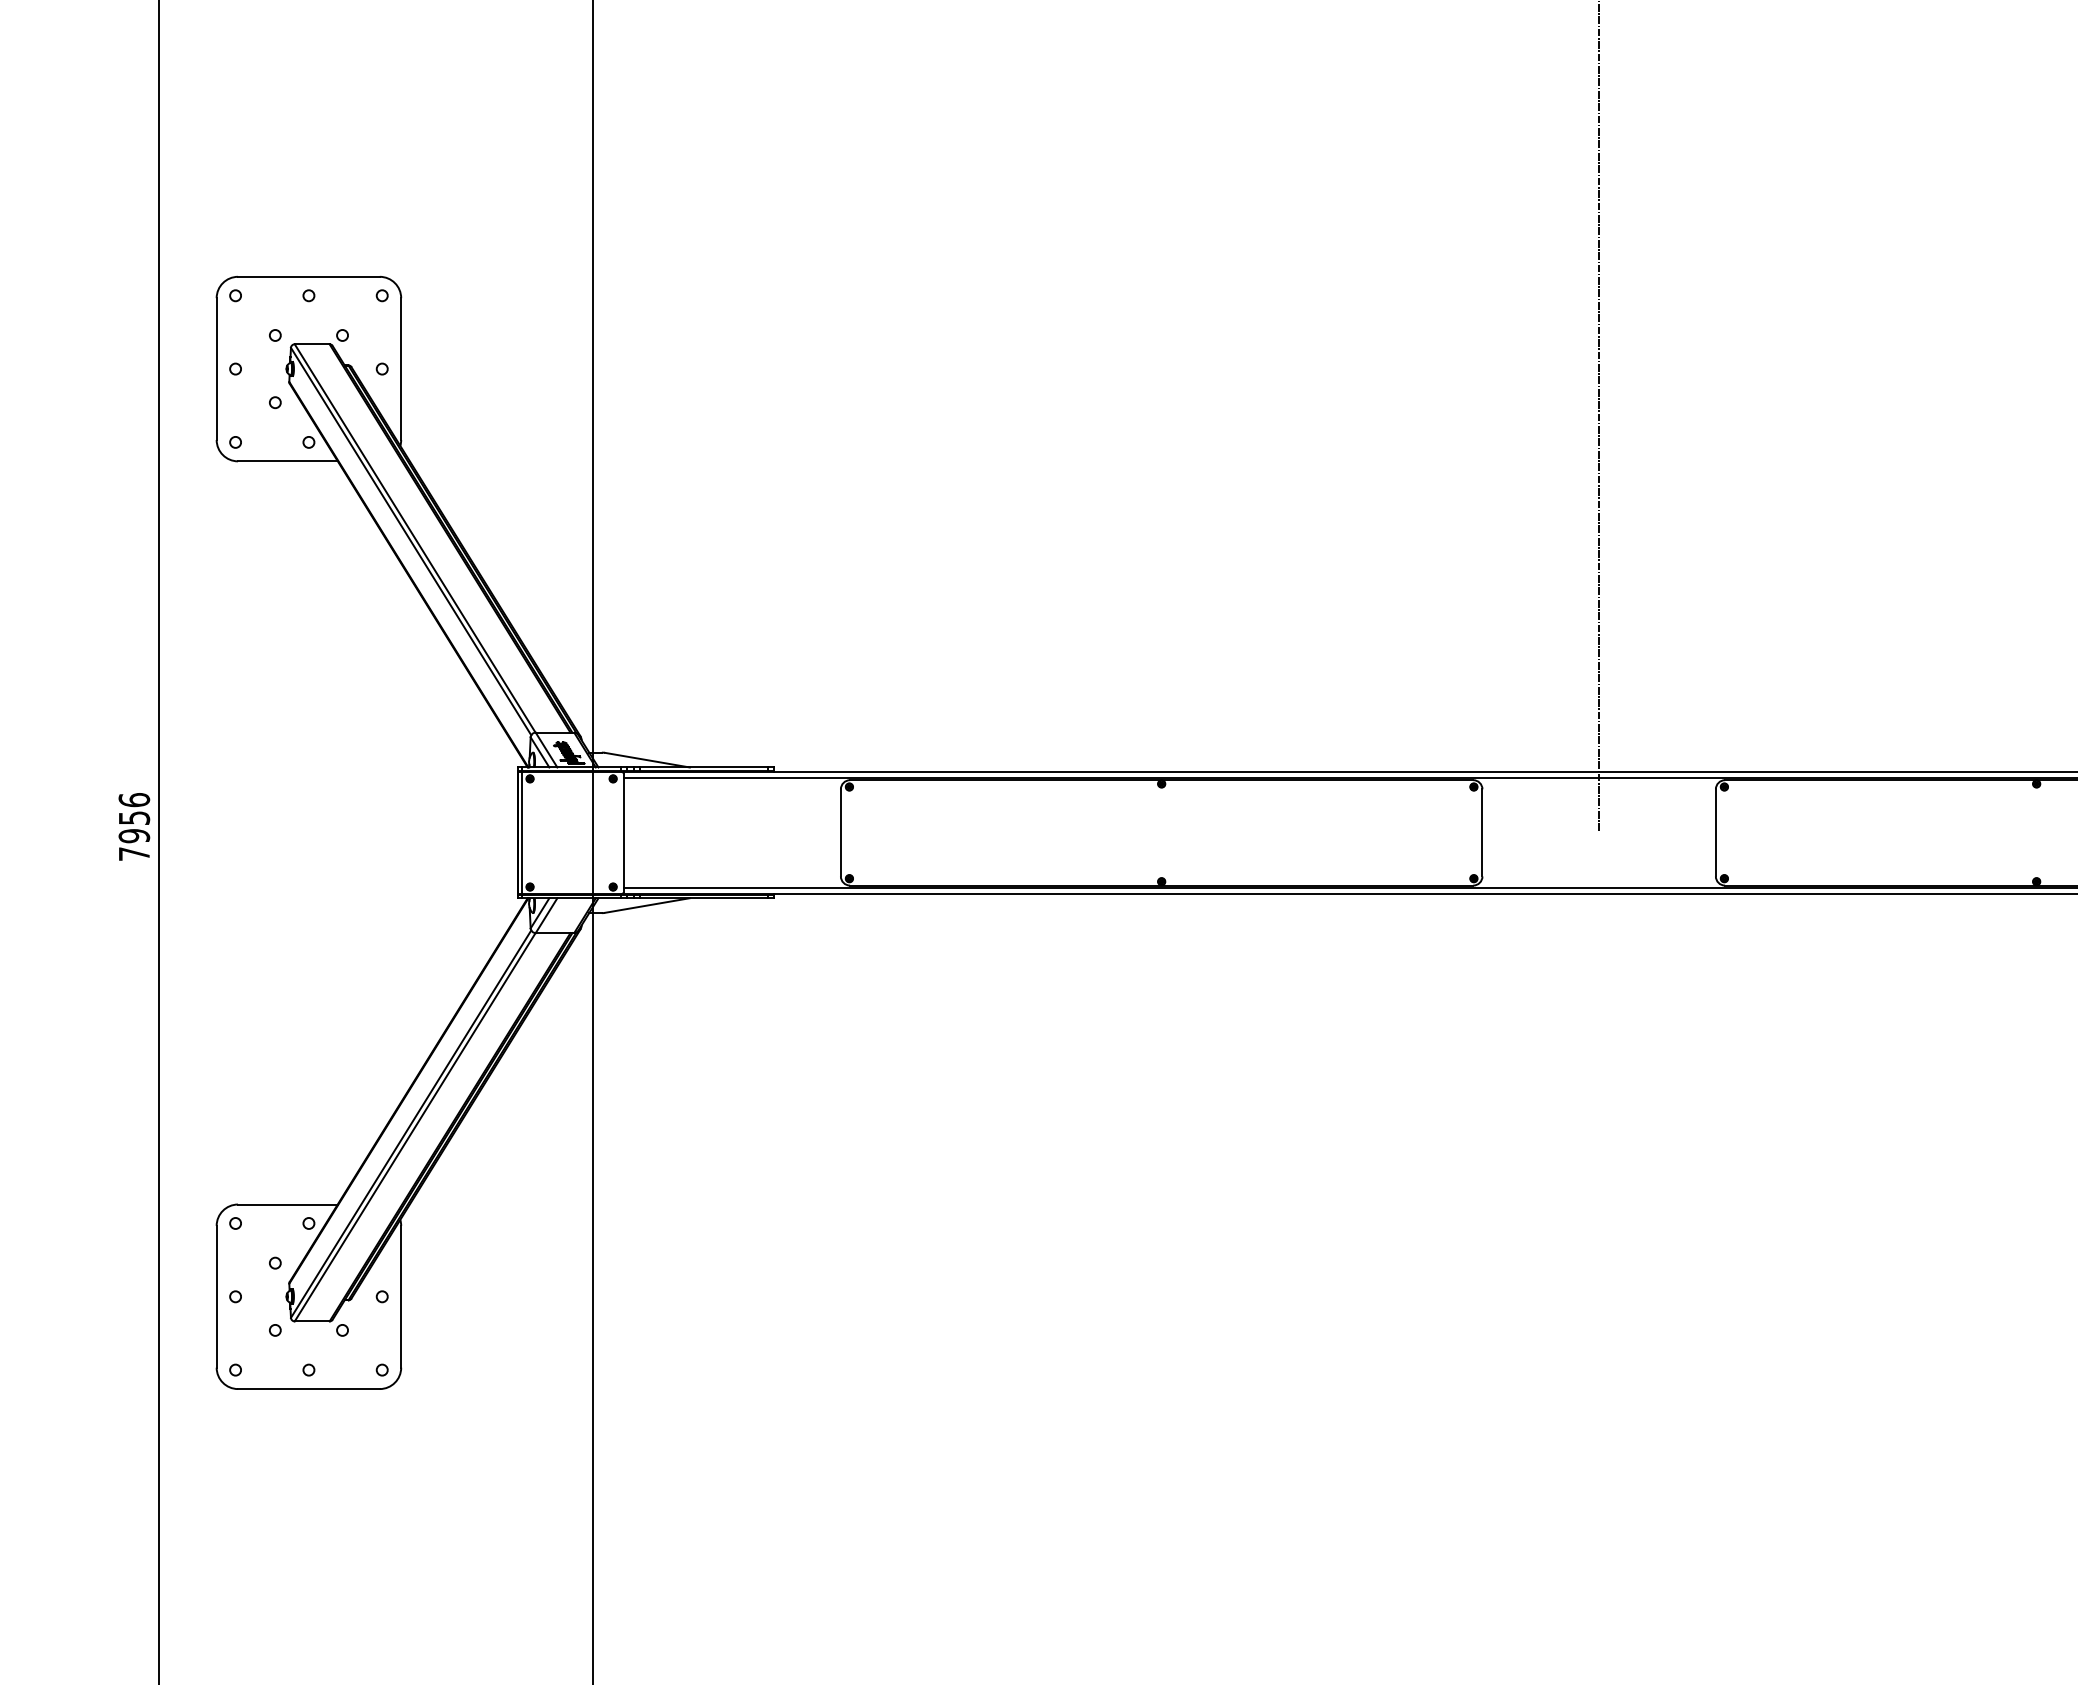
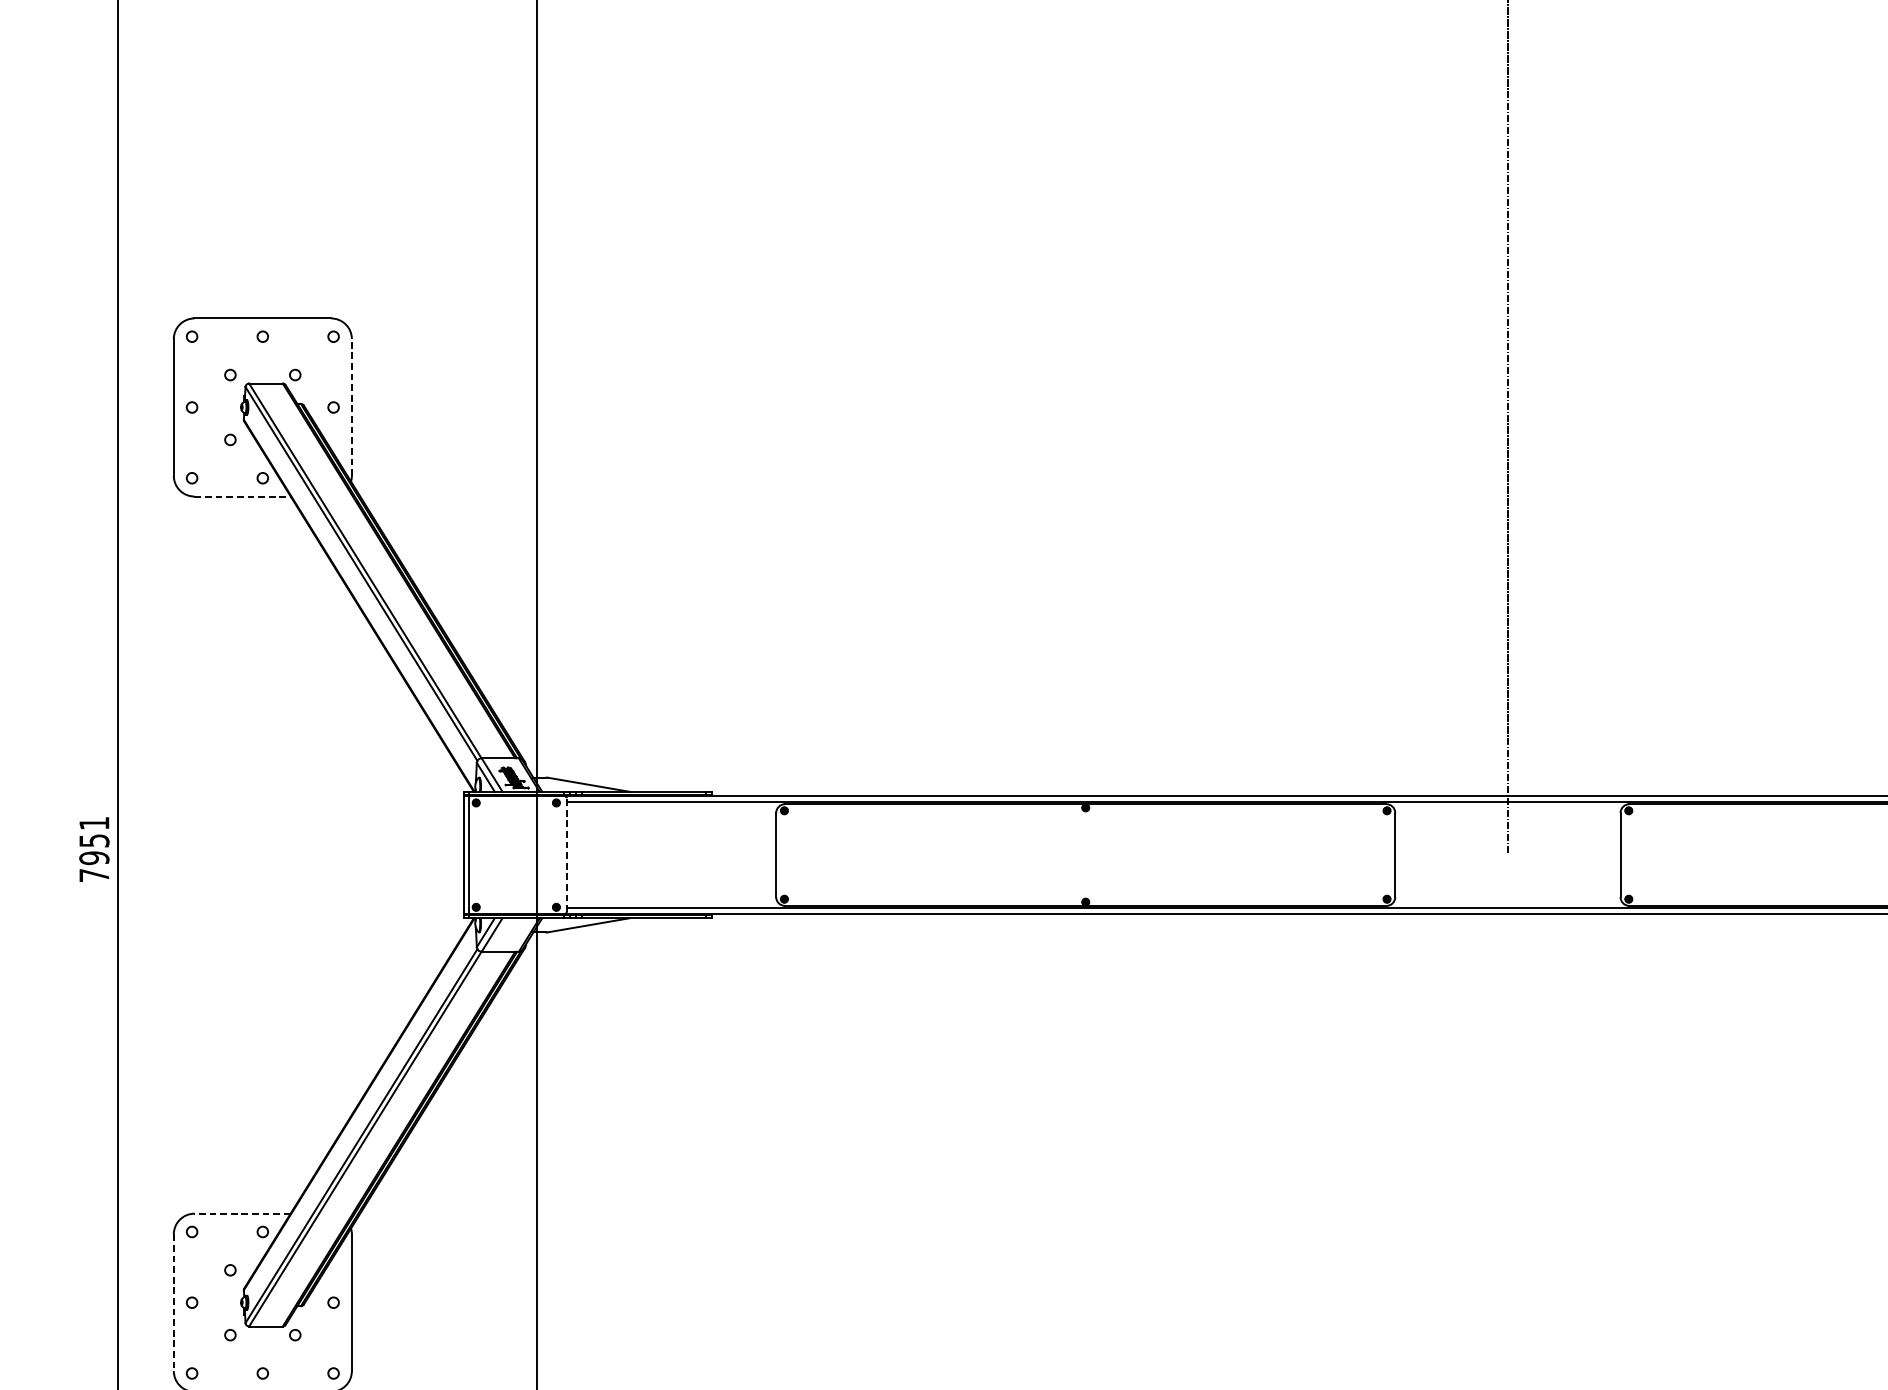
line: (401, 369) -> (352, 407), solid -> dashed
line: (287, 461) -> (242, 496), solid -> dashed
text: (134, 800) -> (94, 823), 7956 -> 7951
line: (623, 832) -> (566, 854), solid -> dashed
line: (287, 1204) -> (242, 1213), solid -> dashed
line: (216, 1296) -> (173, 1302), solid -> dashed

